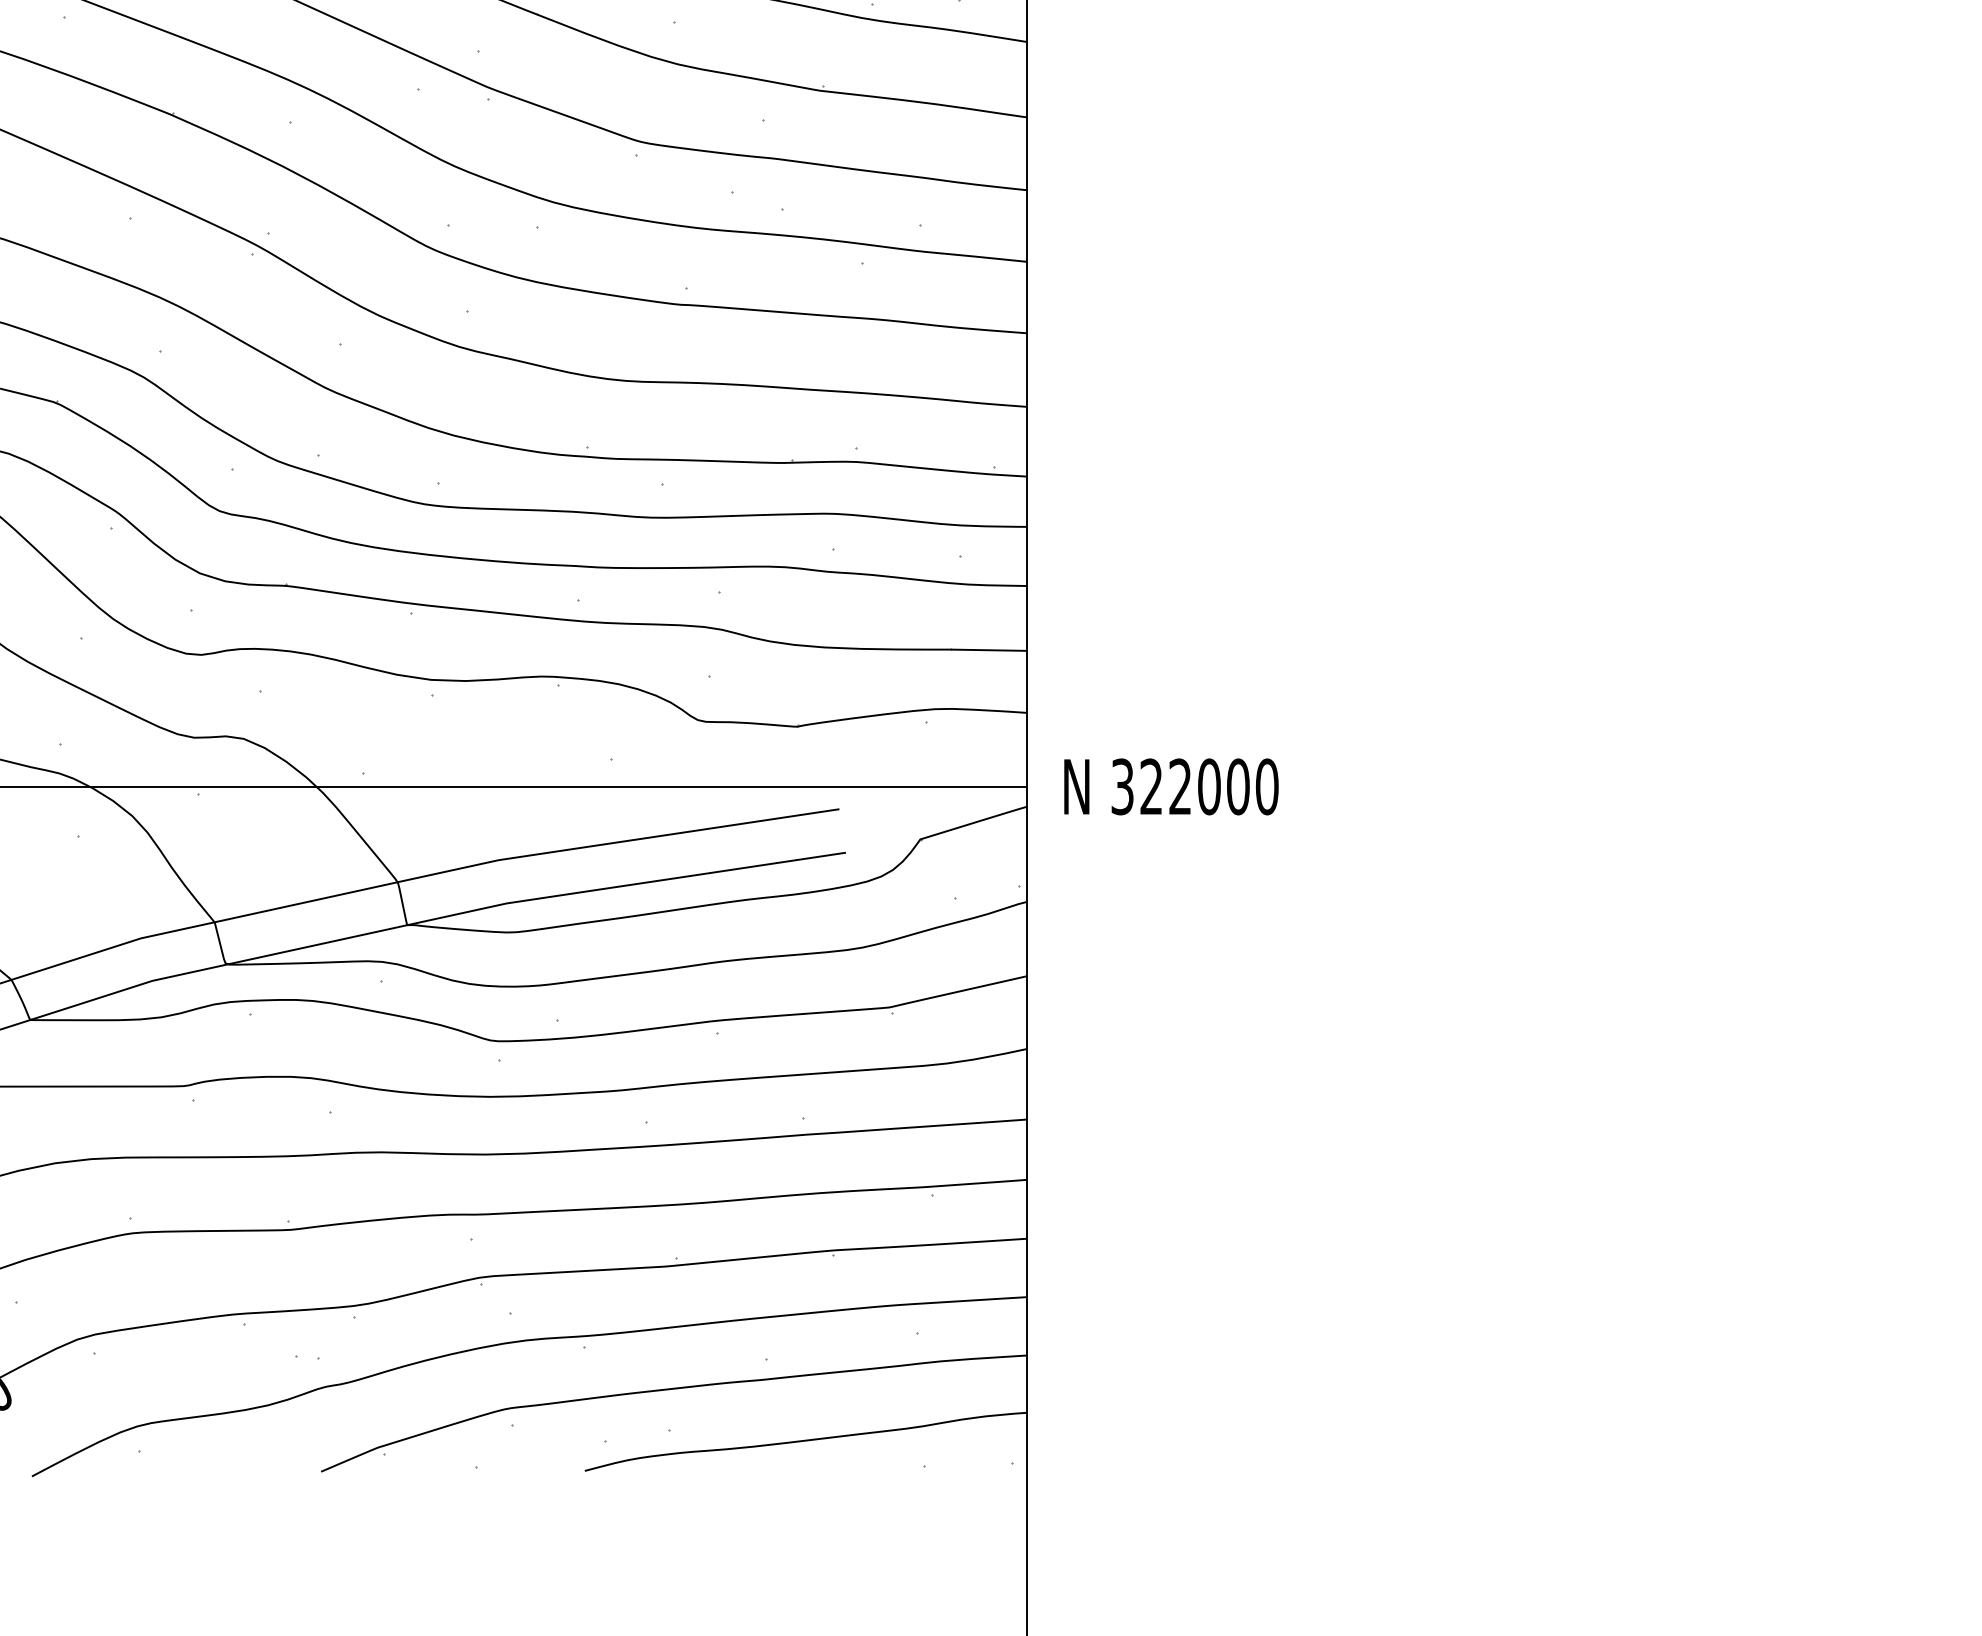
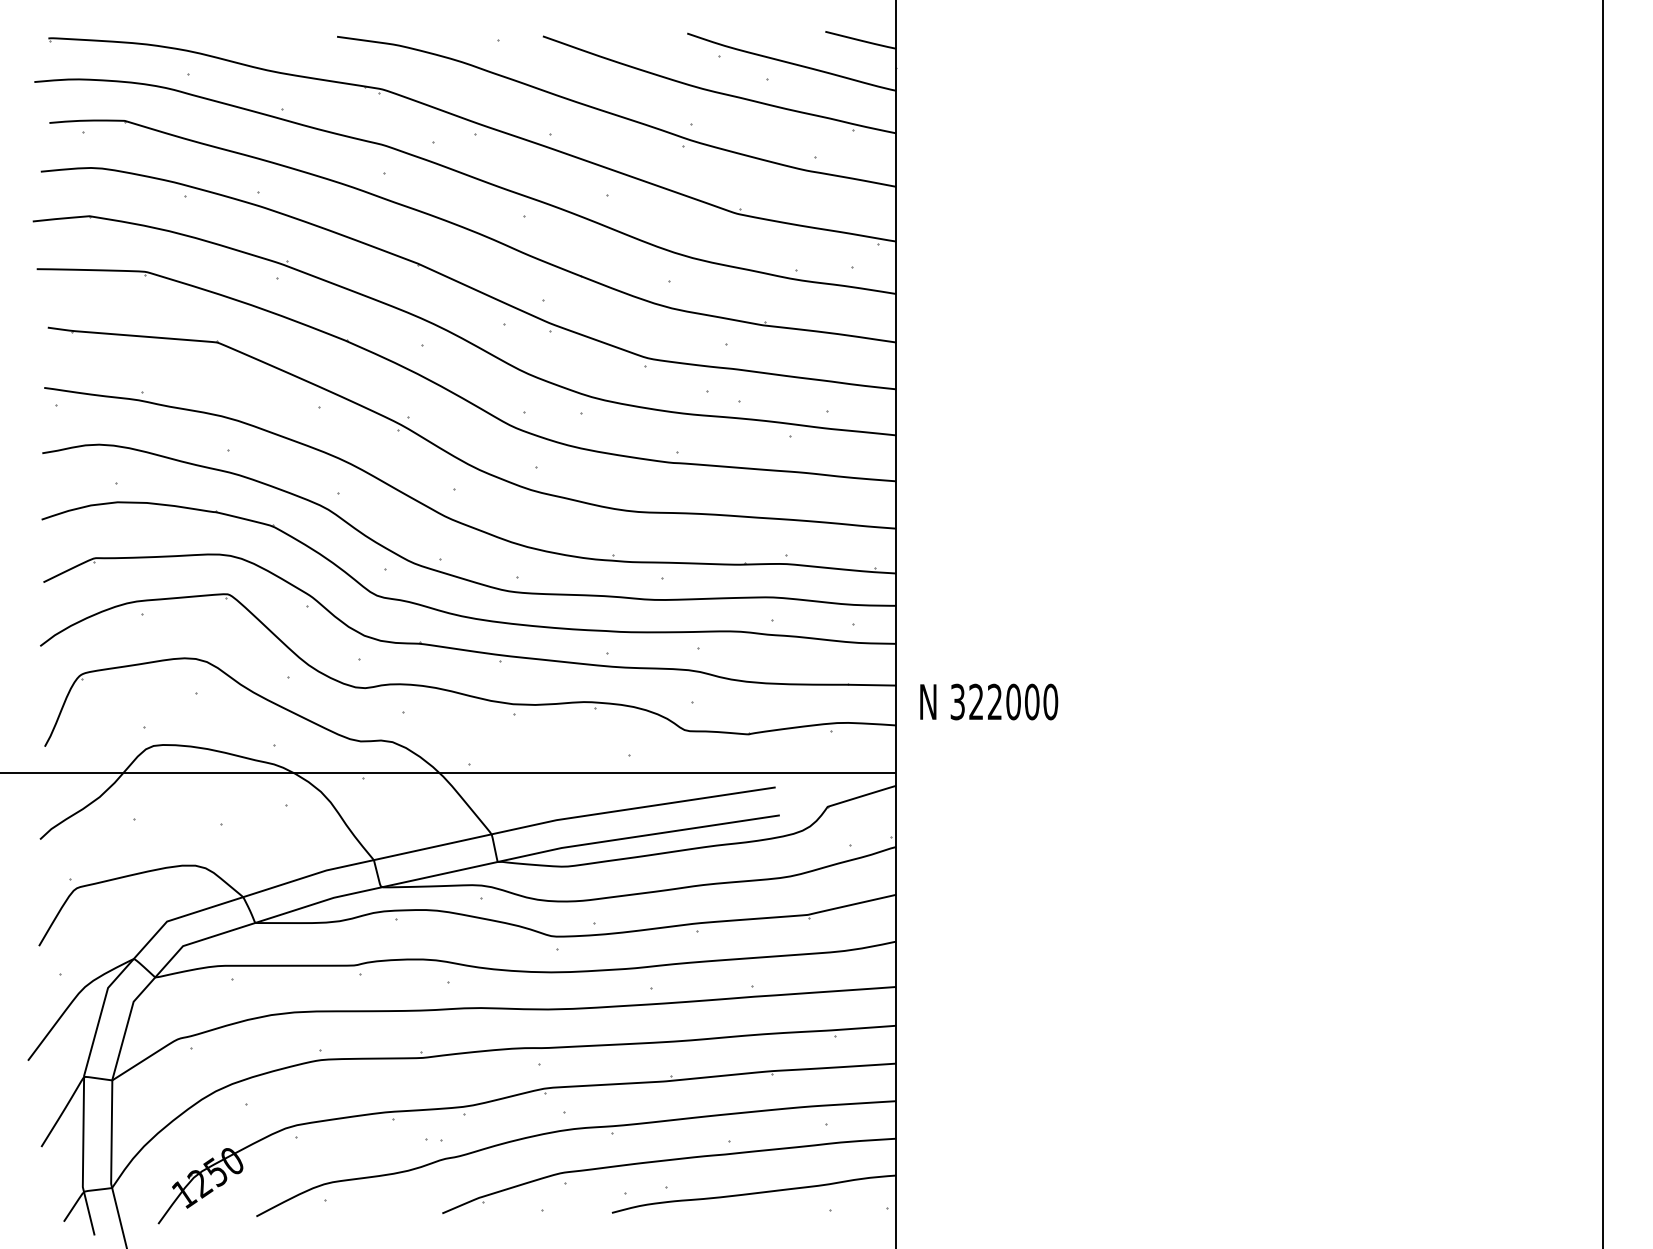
text: (1171, 786) -> (989, 701), moved

